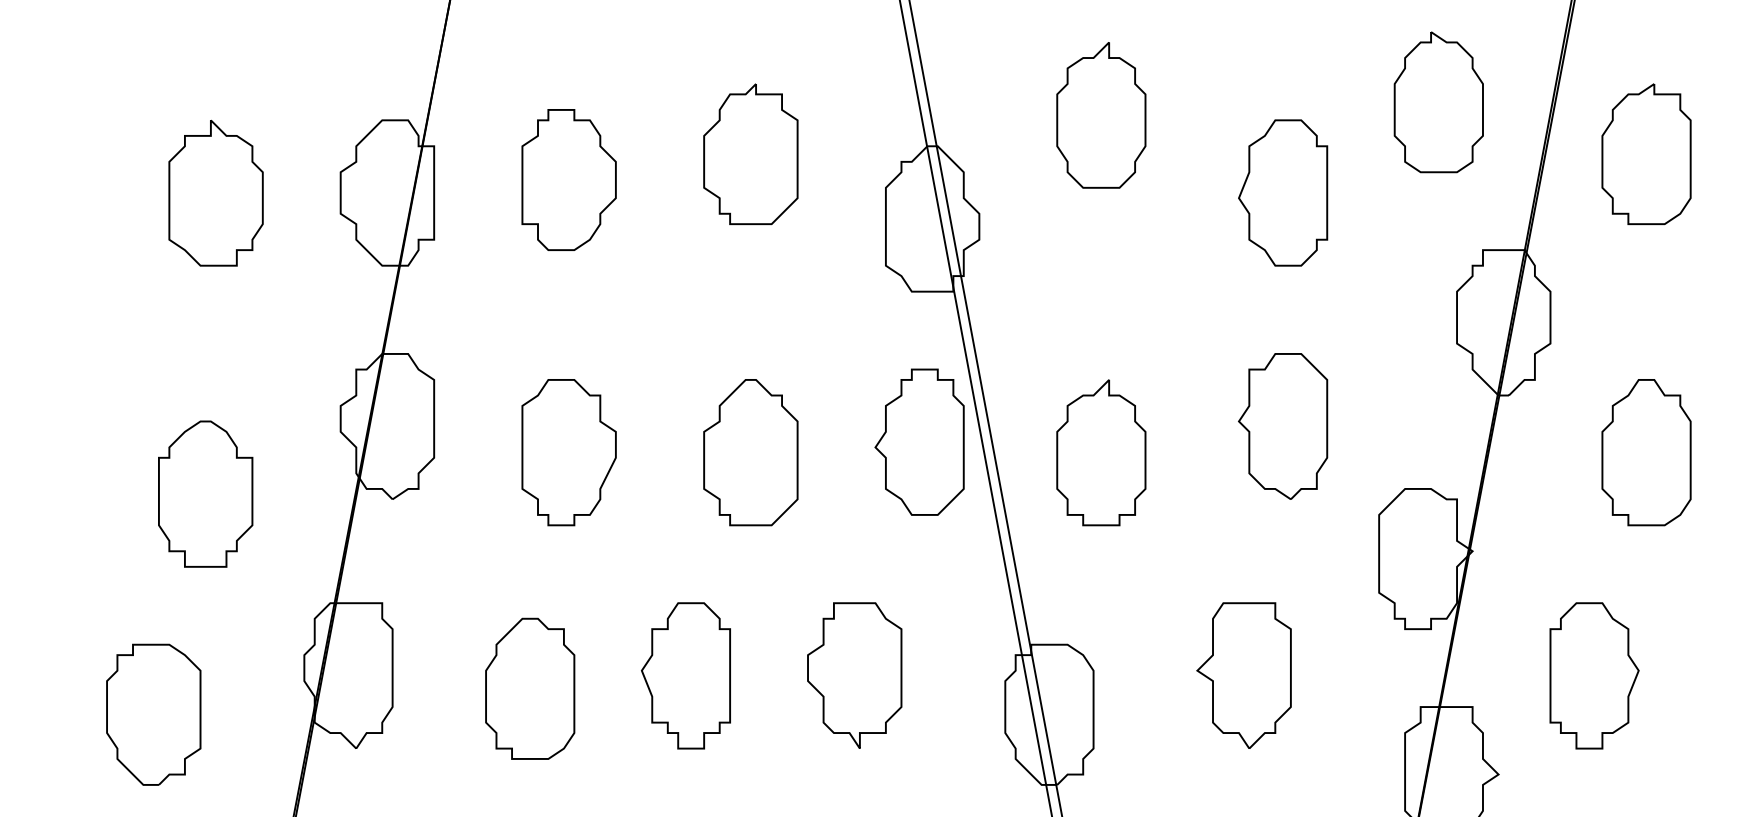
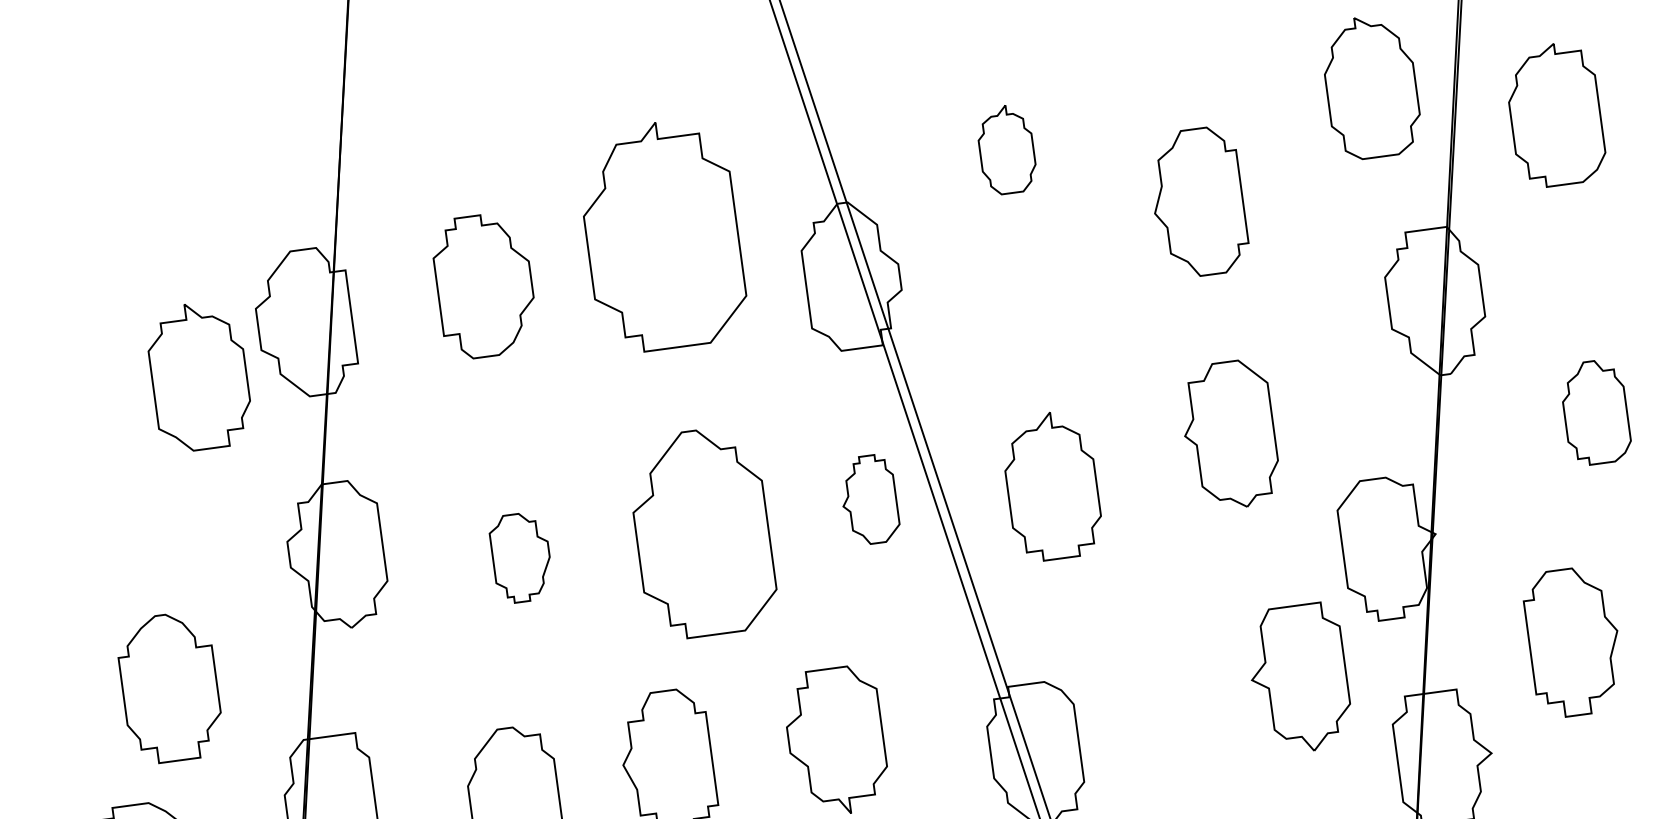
part: (1438, 102) -> (1371, 87), moved
part: (1101, 115) -> (1006, 149), size x0.6
part: (750, 153) -> (661, 234), size x1.6
part: (215, 192) -> (198, 375), moved
part: (919, 441) -> (869, 499), size x0.6
part: (568, 452) -> (520, 557), size x0.6
part: (750, 452) -> (702, 533), size x1.4
part: (1646, 452) -> (1595, 412), size x0.7
part: (205, 493) -> (169, 687), moved
part: (1243, 675) -> (1298, 678), moved

